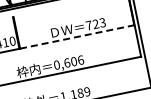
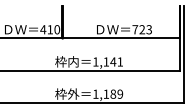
line: (77, 36) -> (121, 38), dashed -> solid
text: (69, 62) -> (108, 61), 0,606 -> 1,141

